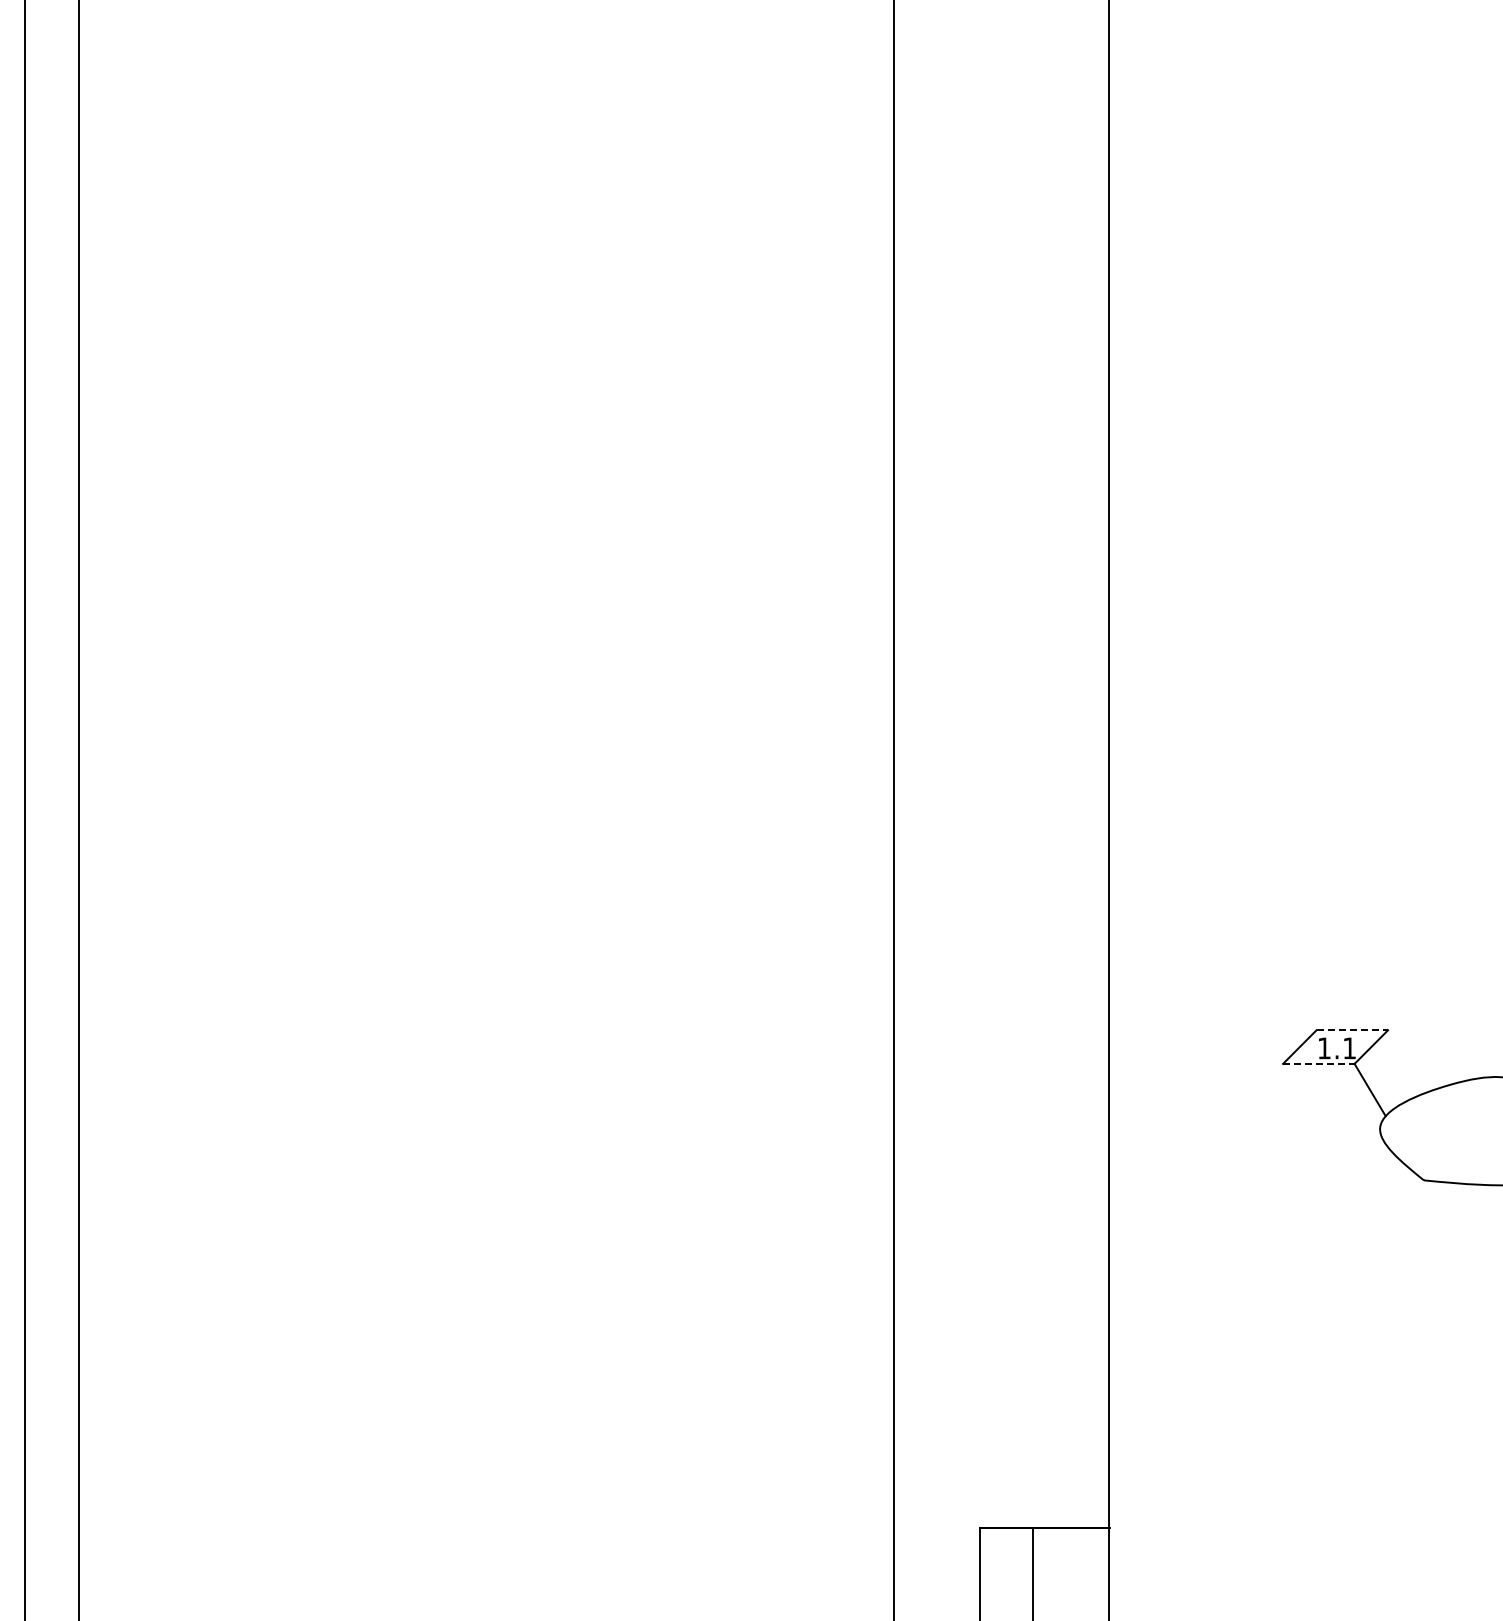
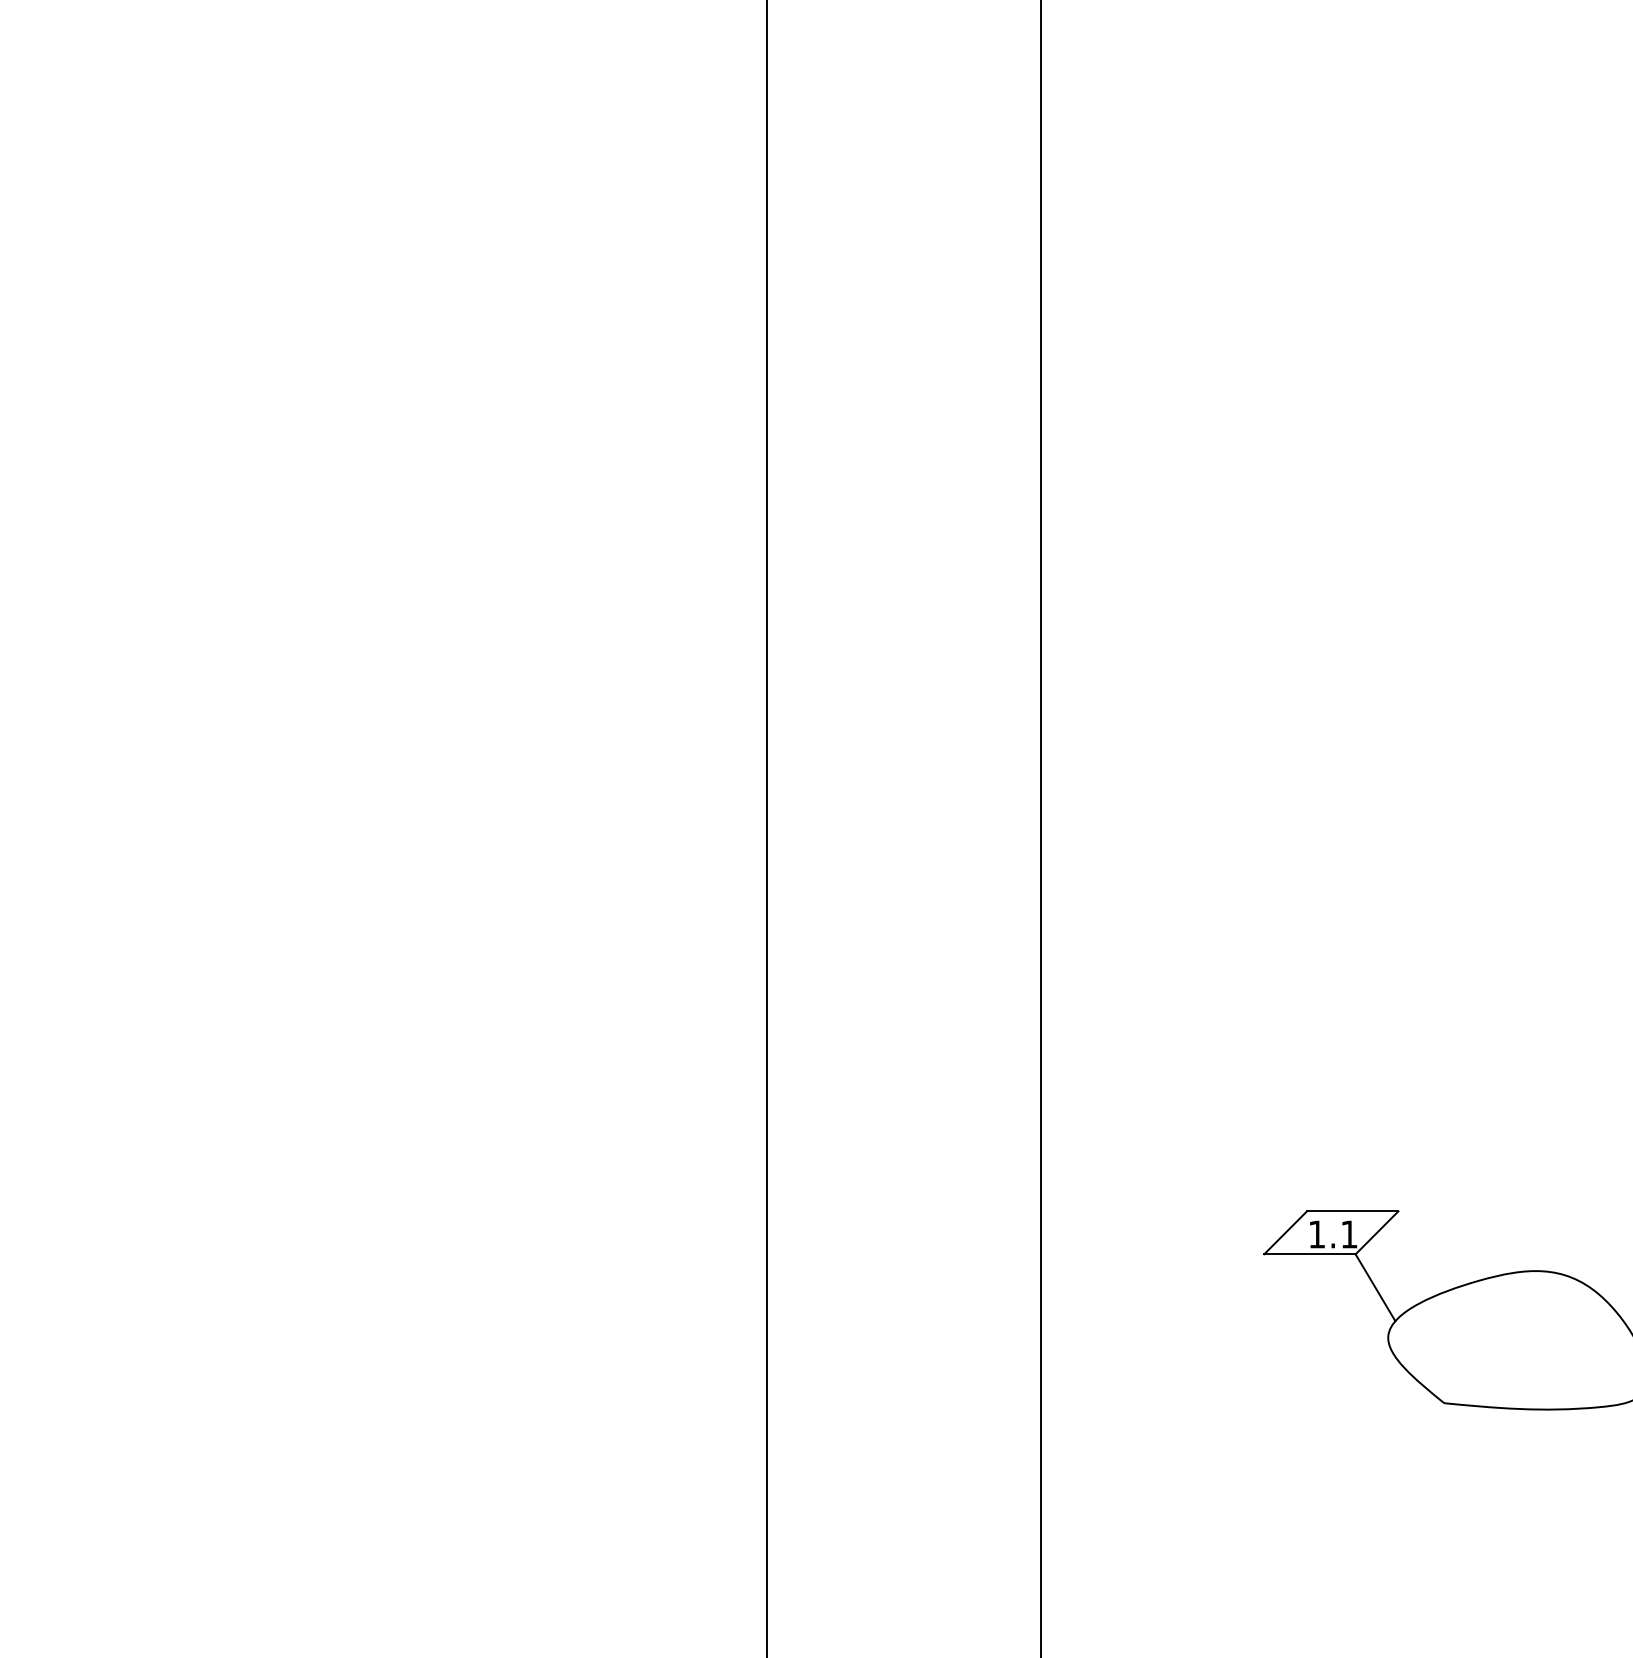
line: (1352, 1030) -> (1352, 1211), dashed -> solid
line: (1318, 1063) -> (1309, 1253), dashed -> solid

